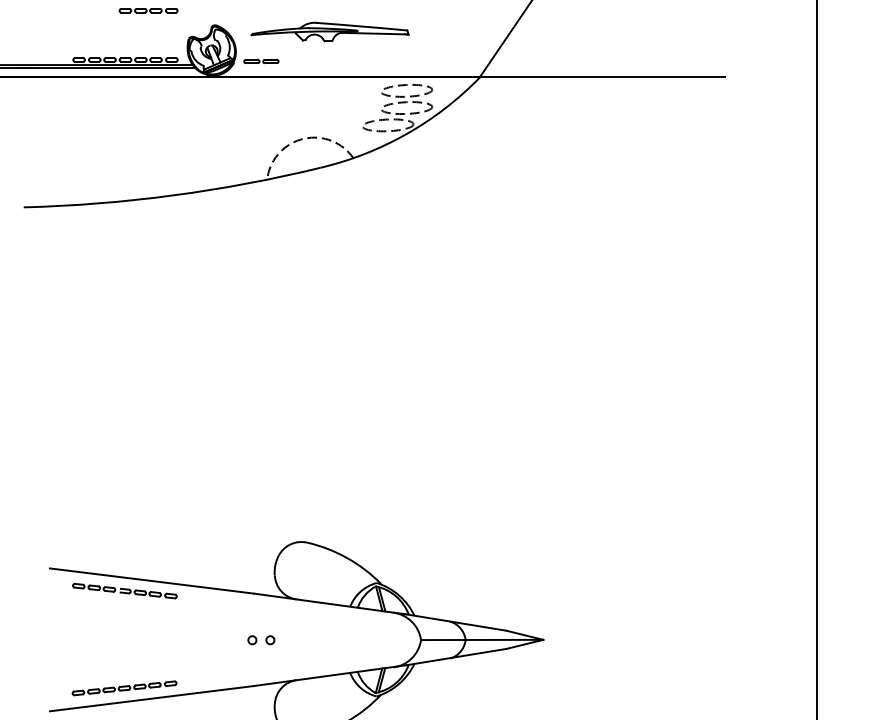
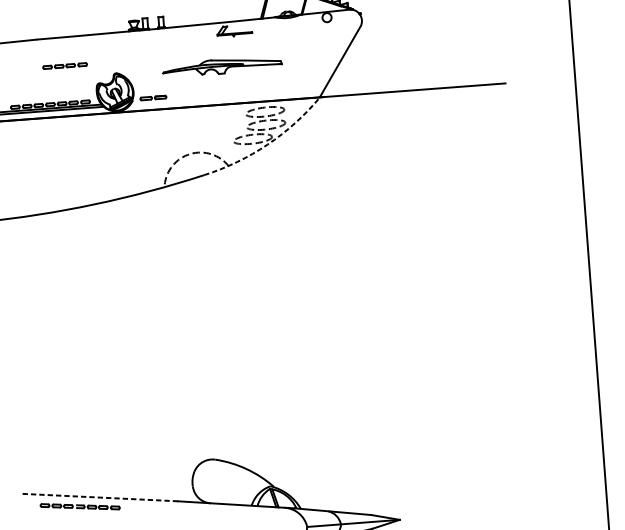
part: (329, 31) -> (221, 66), moved
arc: (406, 134) -> (267, 145), solid -> dashed
line: (151, 581) -> (99, 497), solid -> dashed

